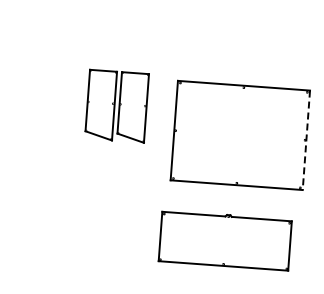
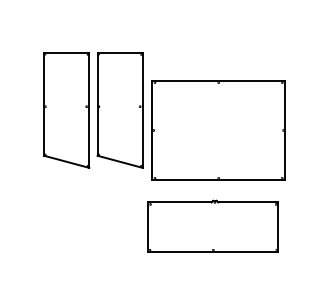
part: (117, 106) -> (93, 110), size x1.67
line: (306, 140) -> (284, 130), dashed -> solid
part: (224, 239) -> (212, 225), moved

